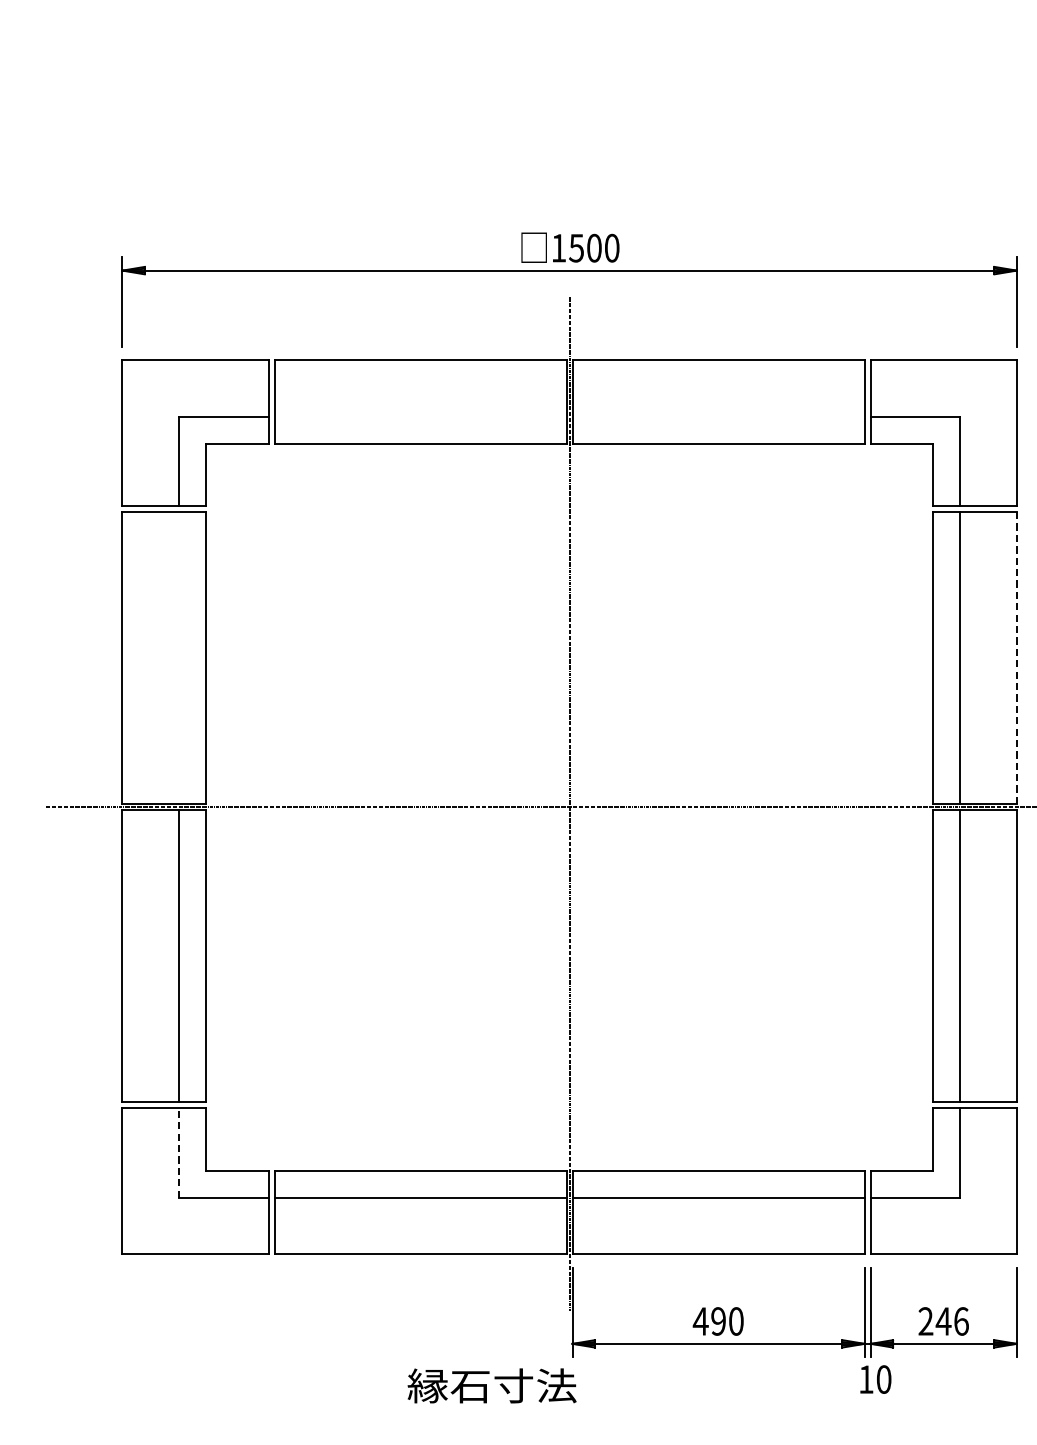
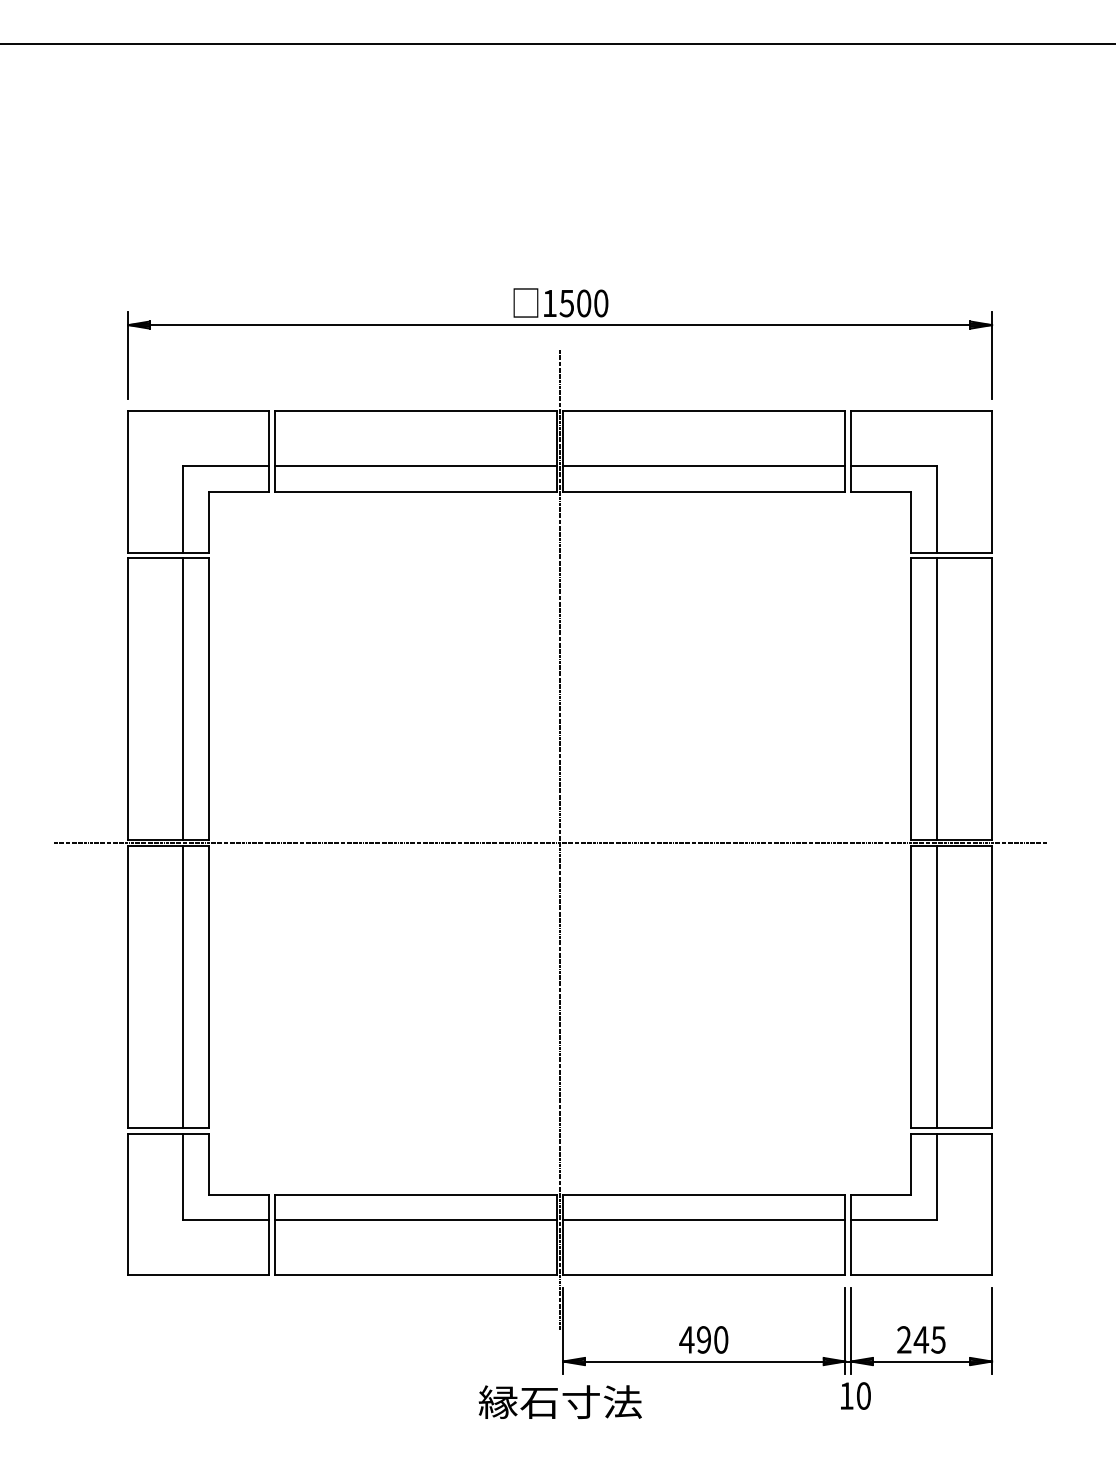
line: (420, 417) -> (416, 466), added
line: (719, 417) -> (704, 466), added
line: (179, 658) -> (183, 699), added
line: (1017, 658) -> (992, 699), dashed -> solid
line: (179, 1152) -> (183, 1176), dashed -> solid
text: (961, 1321) -> (938, 1339), 246 -> 245
text: (491, 1385) -> (559, 1401), moved

